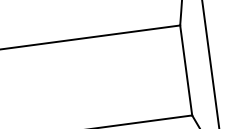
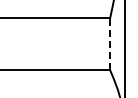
line: (186, 70) -> (110, 44), solid -> dashed

